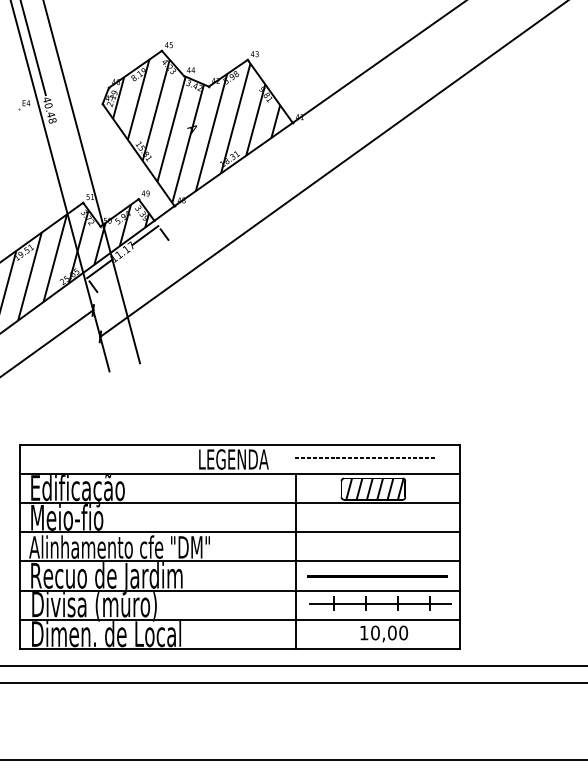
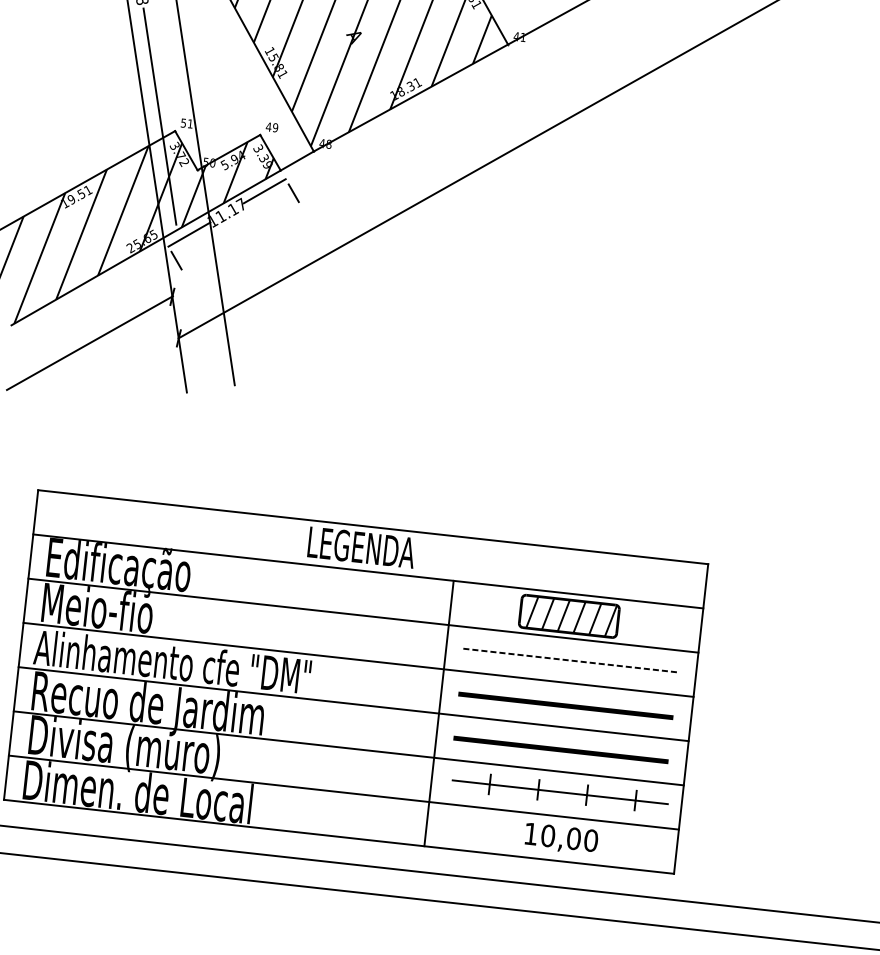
line: (71, 194) -> (158, 116), added
line: (363, 457) -> (567, 659), moved
line: (377, 547) -> (565, 705), added

